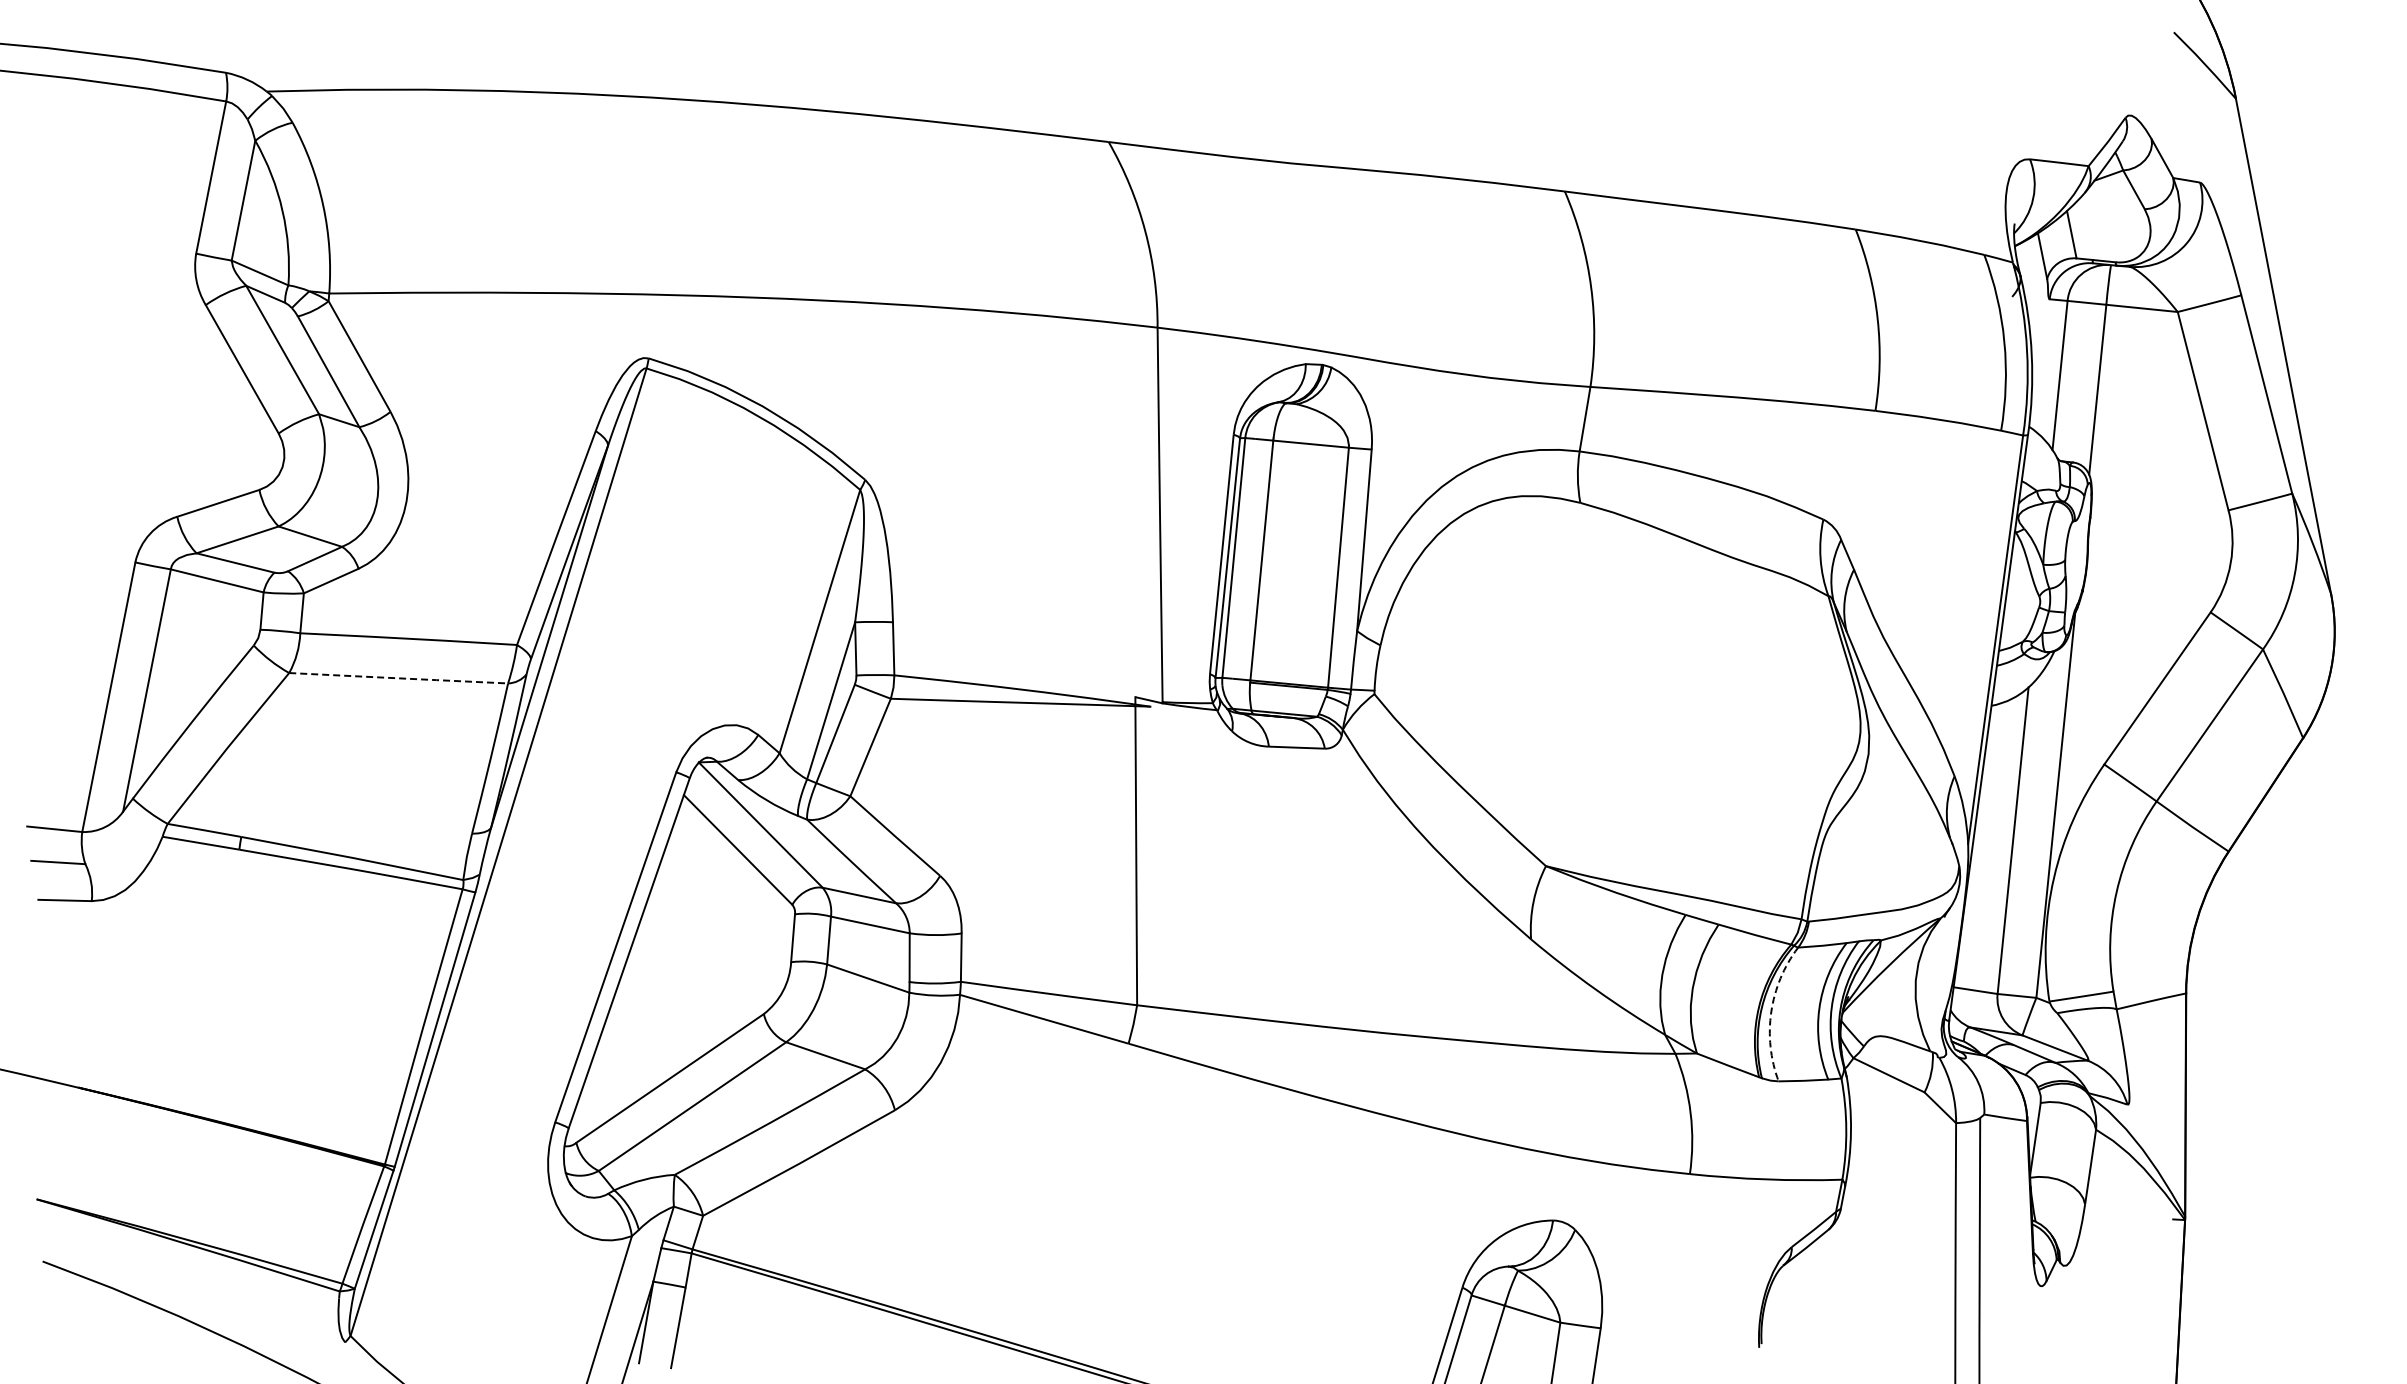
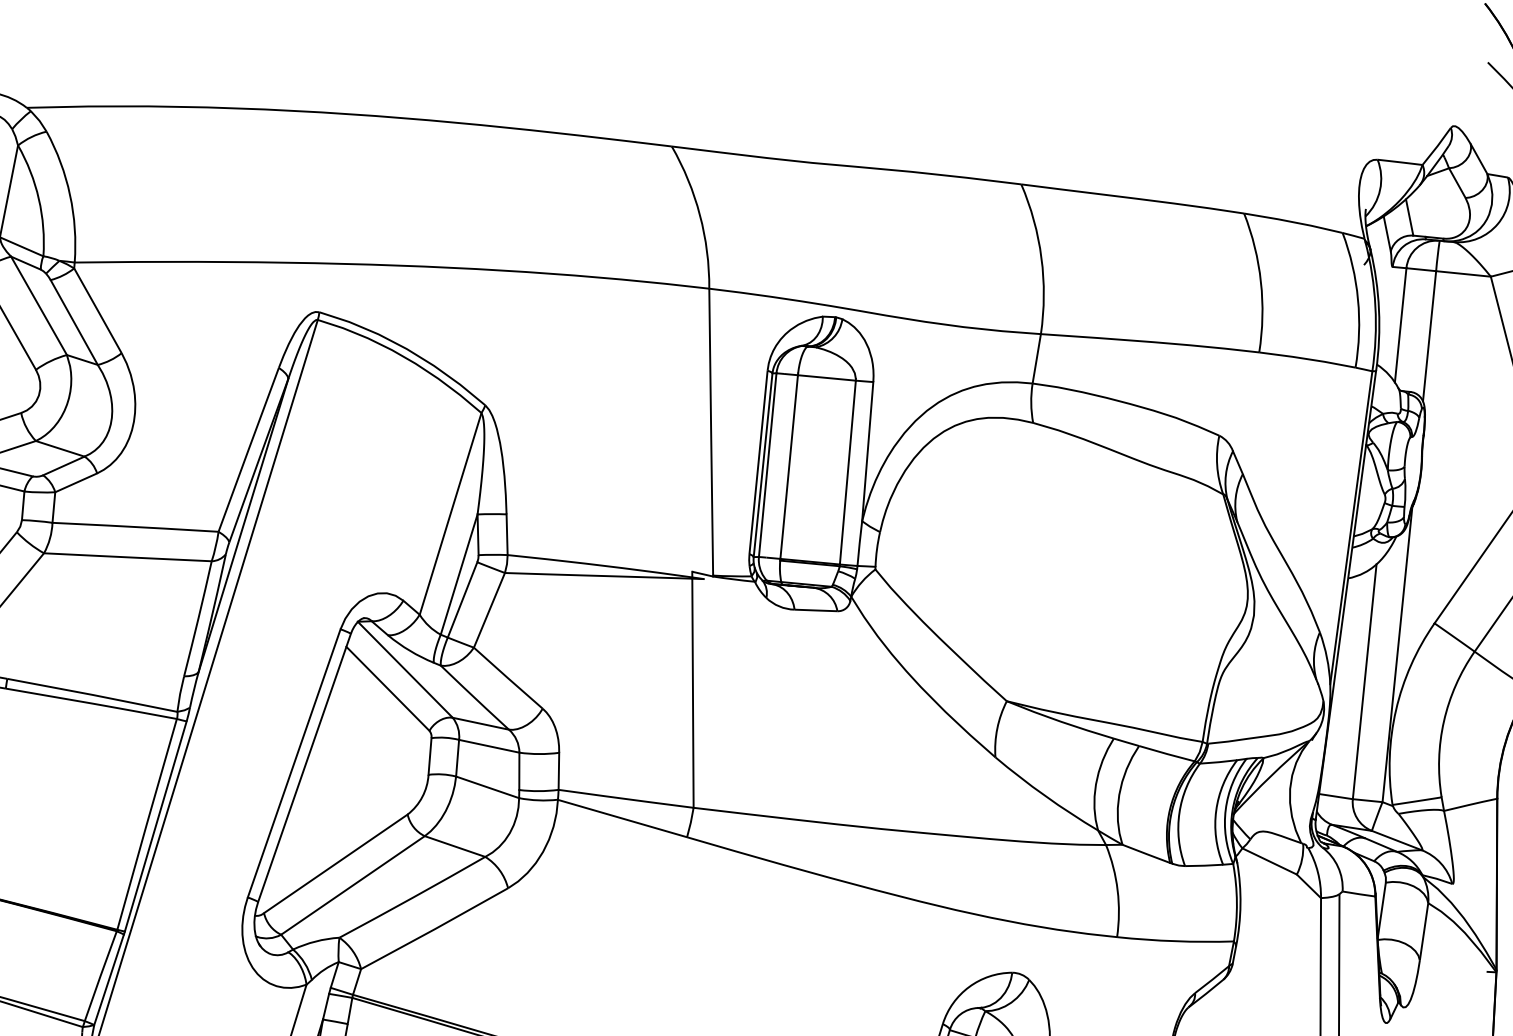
line: (399, 678) -> (128, 557), dashed -> solid
arc: (1771, 1011) -> (1179, 812), dashed -> solid

